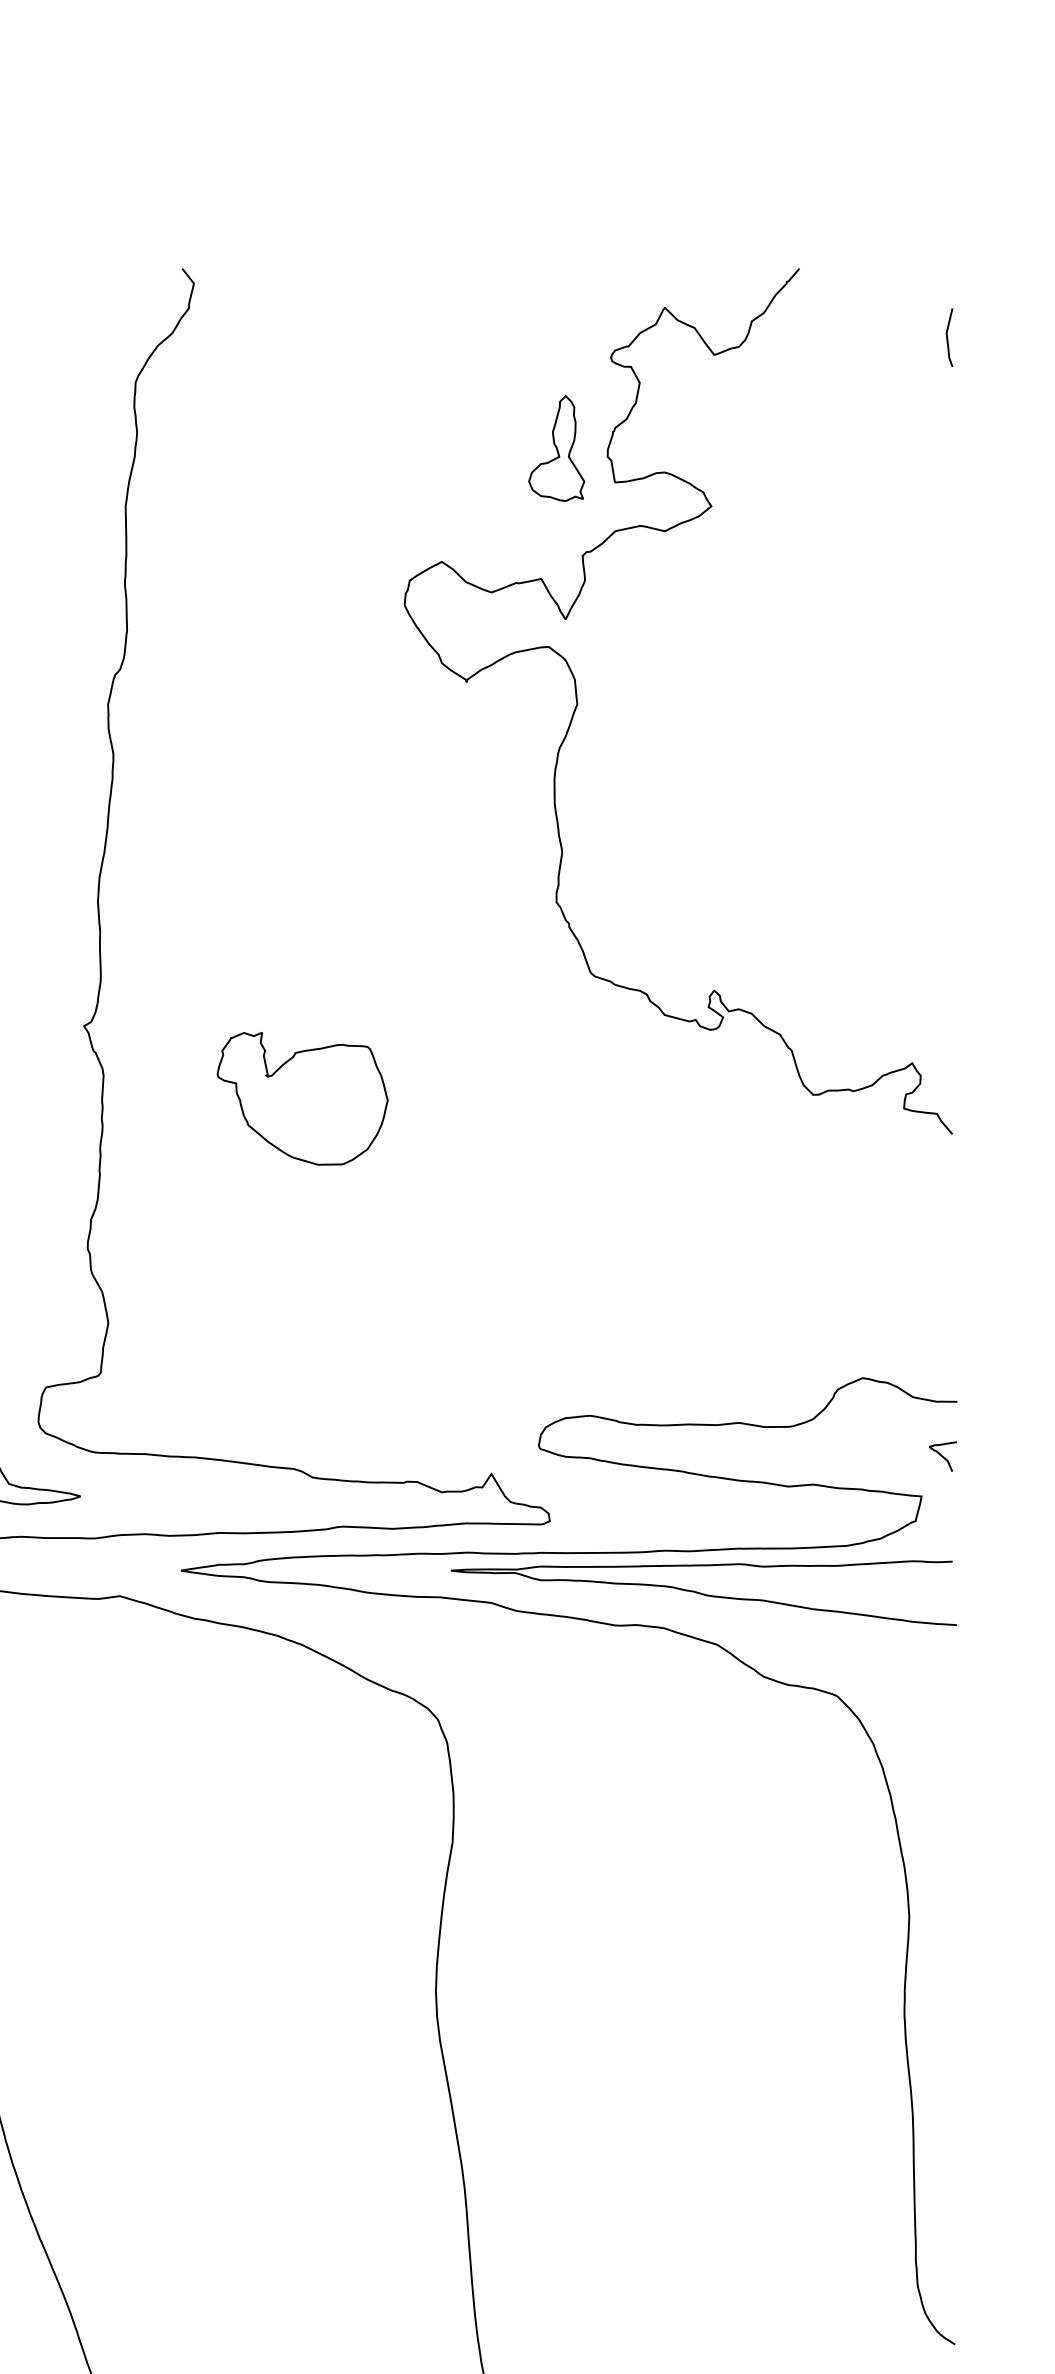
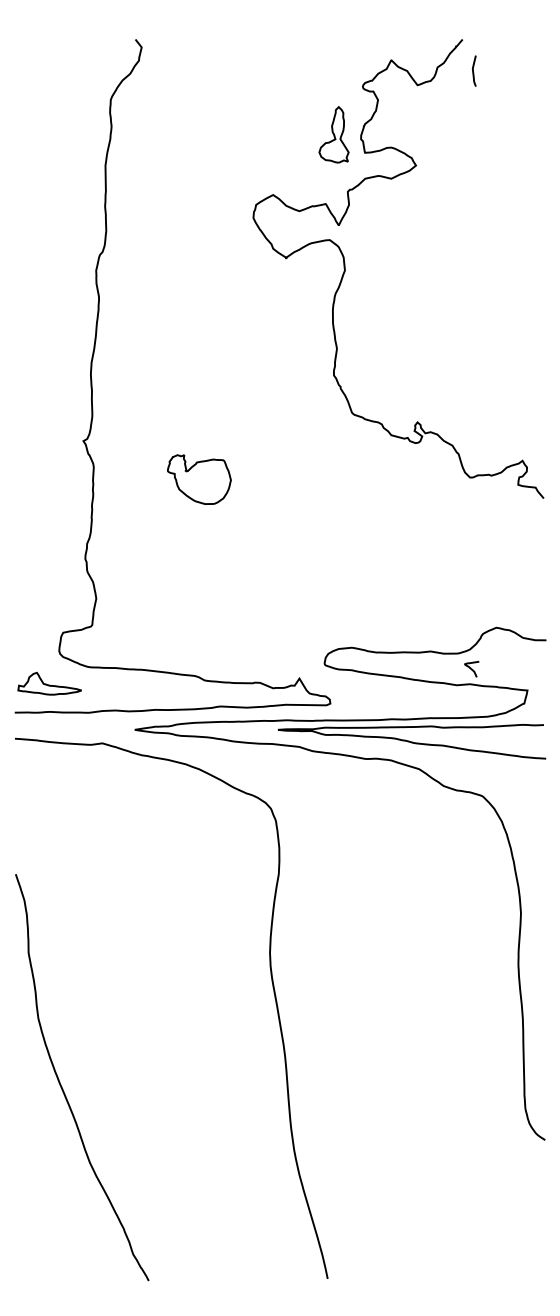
curve: (947, 336) -> (473, 70), moved
part: (302, 1098) -> (199, 479), size x0.7
curve: (942, 1454) -> (471, 668), moved

